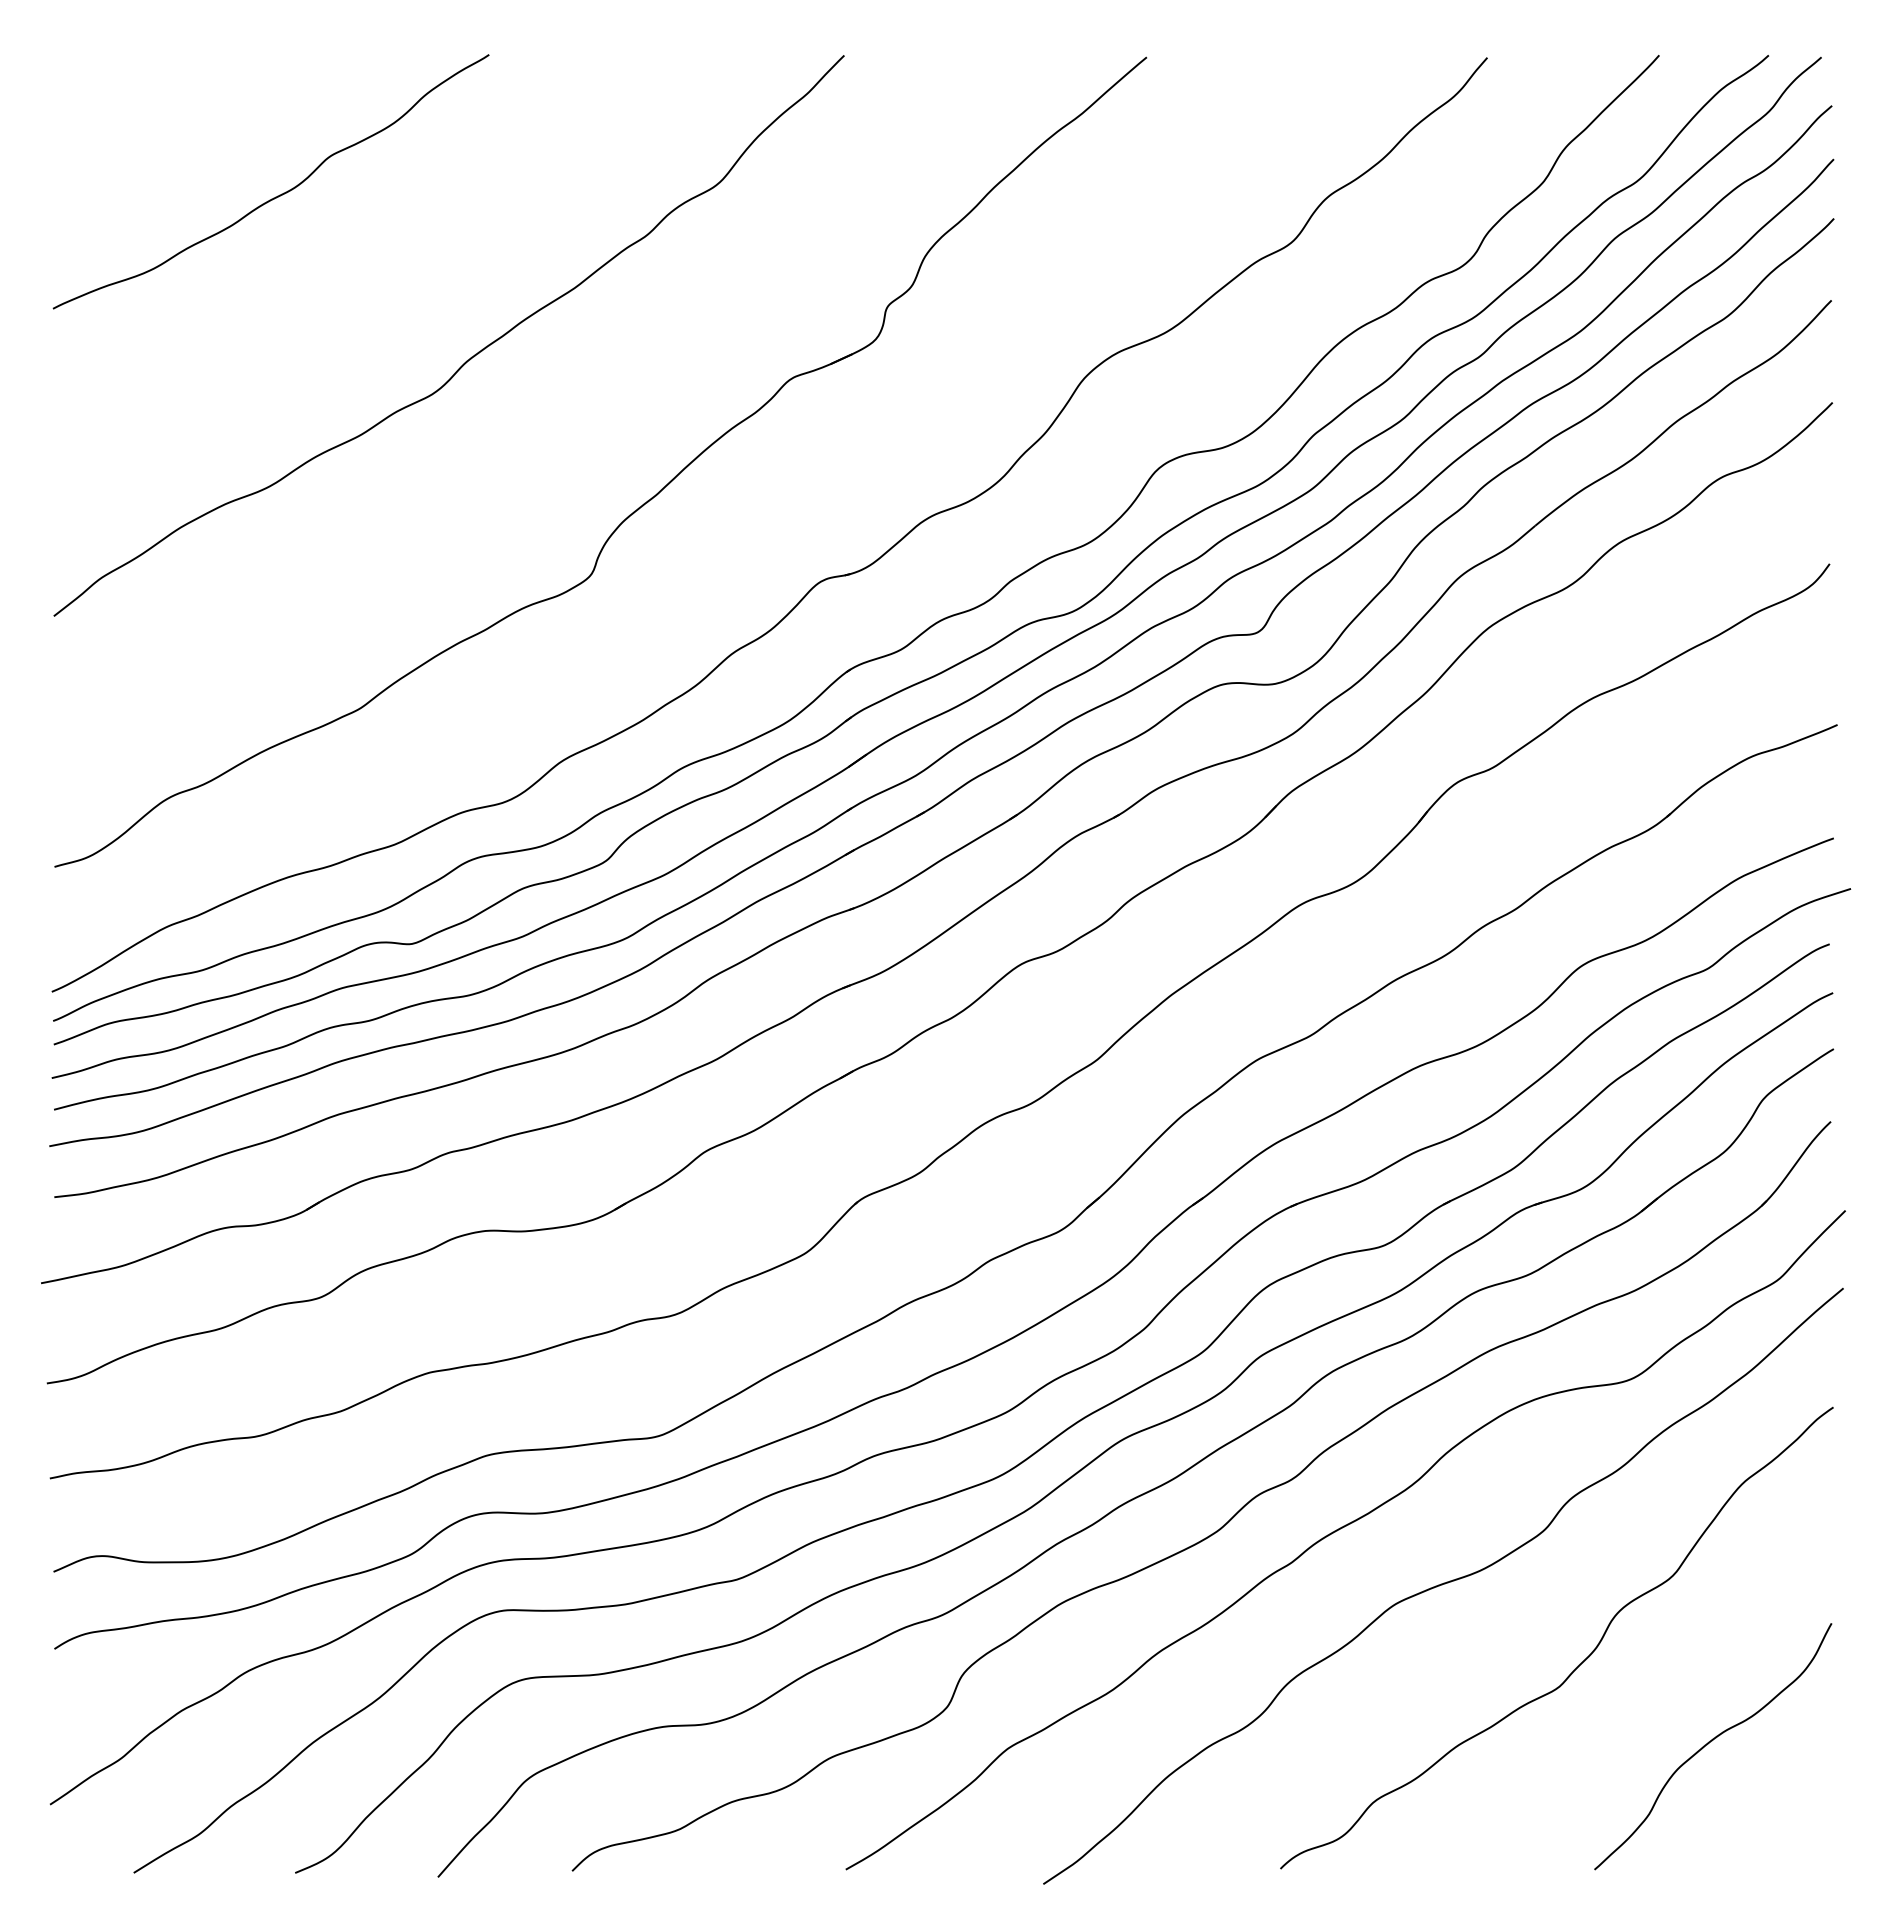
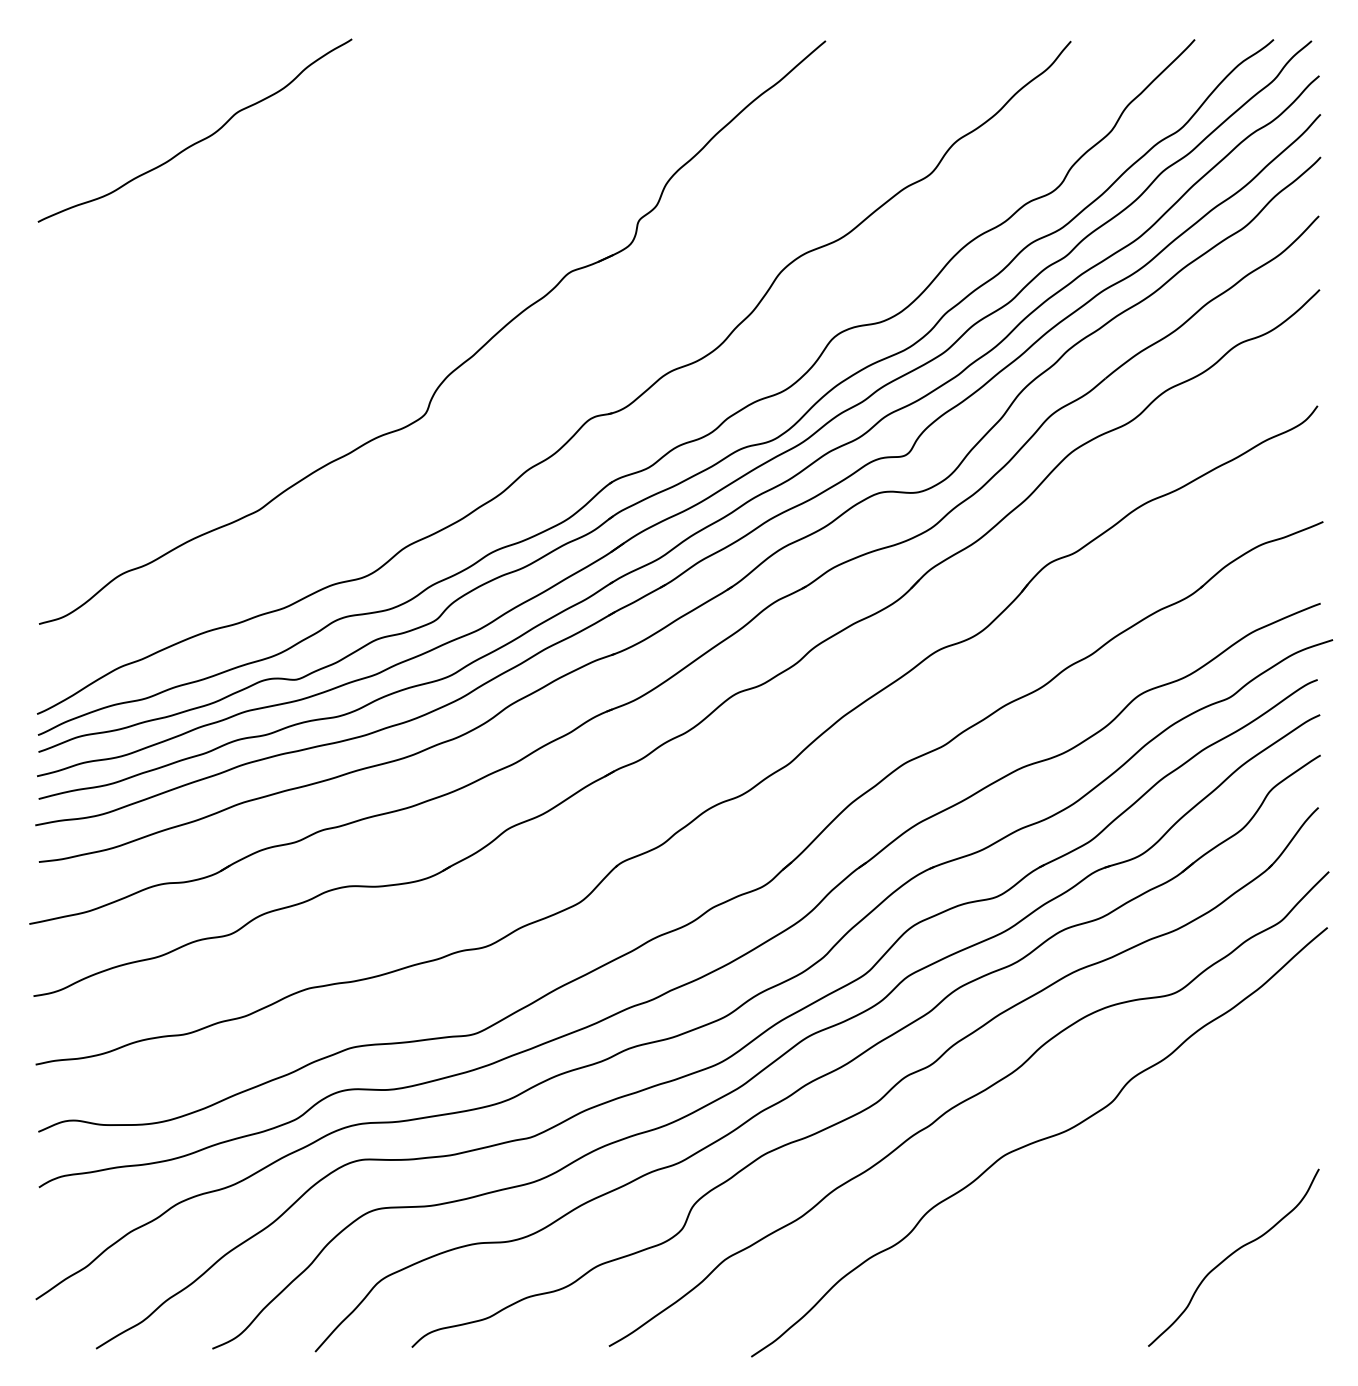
curve: (466, 360) -> (335, 259), removed
curve: (1581, 1662) -> (1138, 1197), removed

